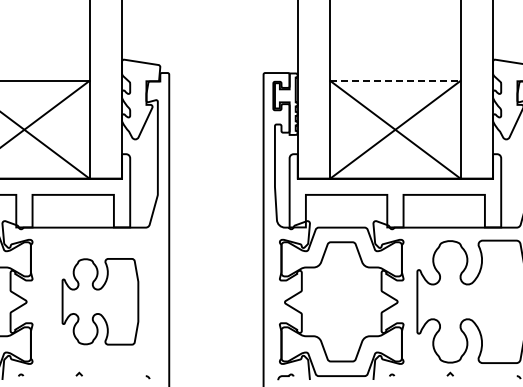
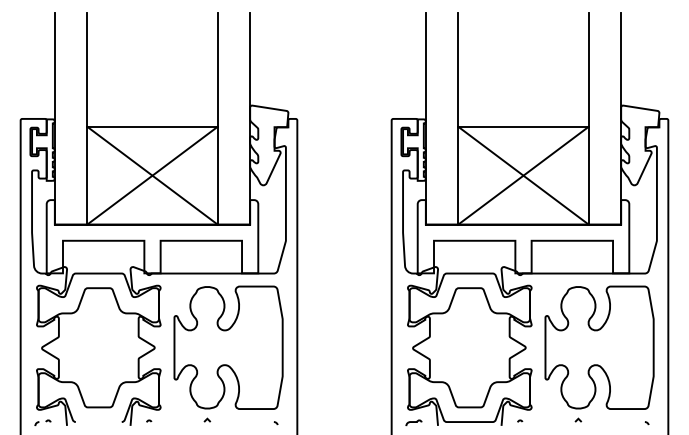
line: (396, 80) -> (524, 126), dashed -> solid
part: (100, 301) -> (228, 347), size x1.43

